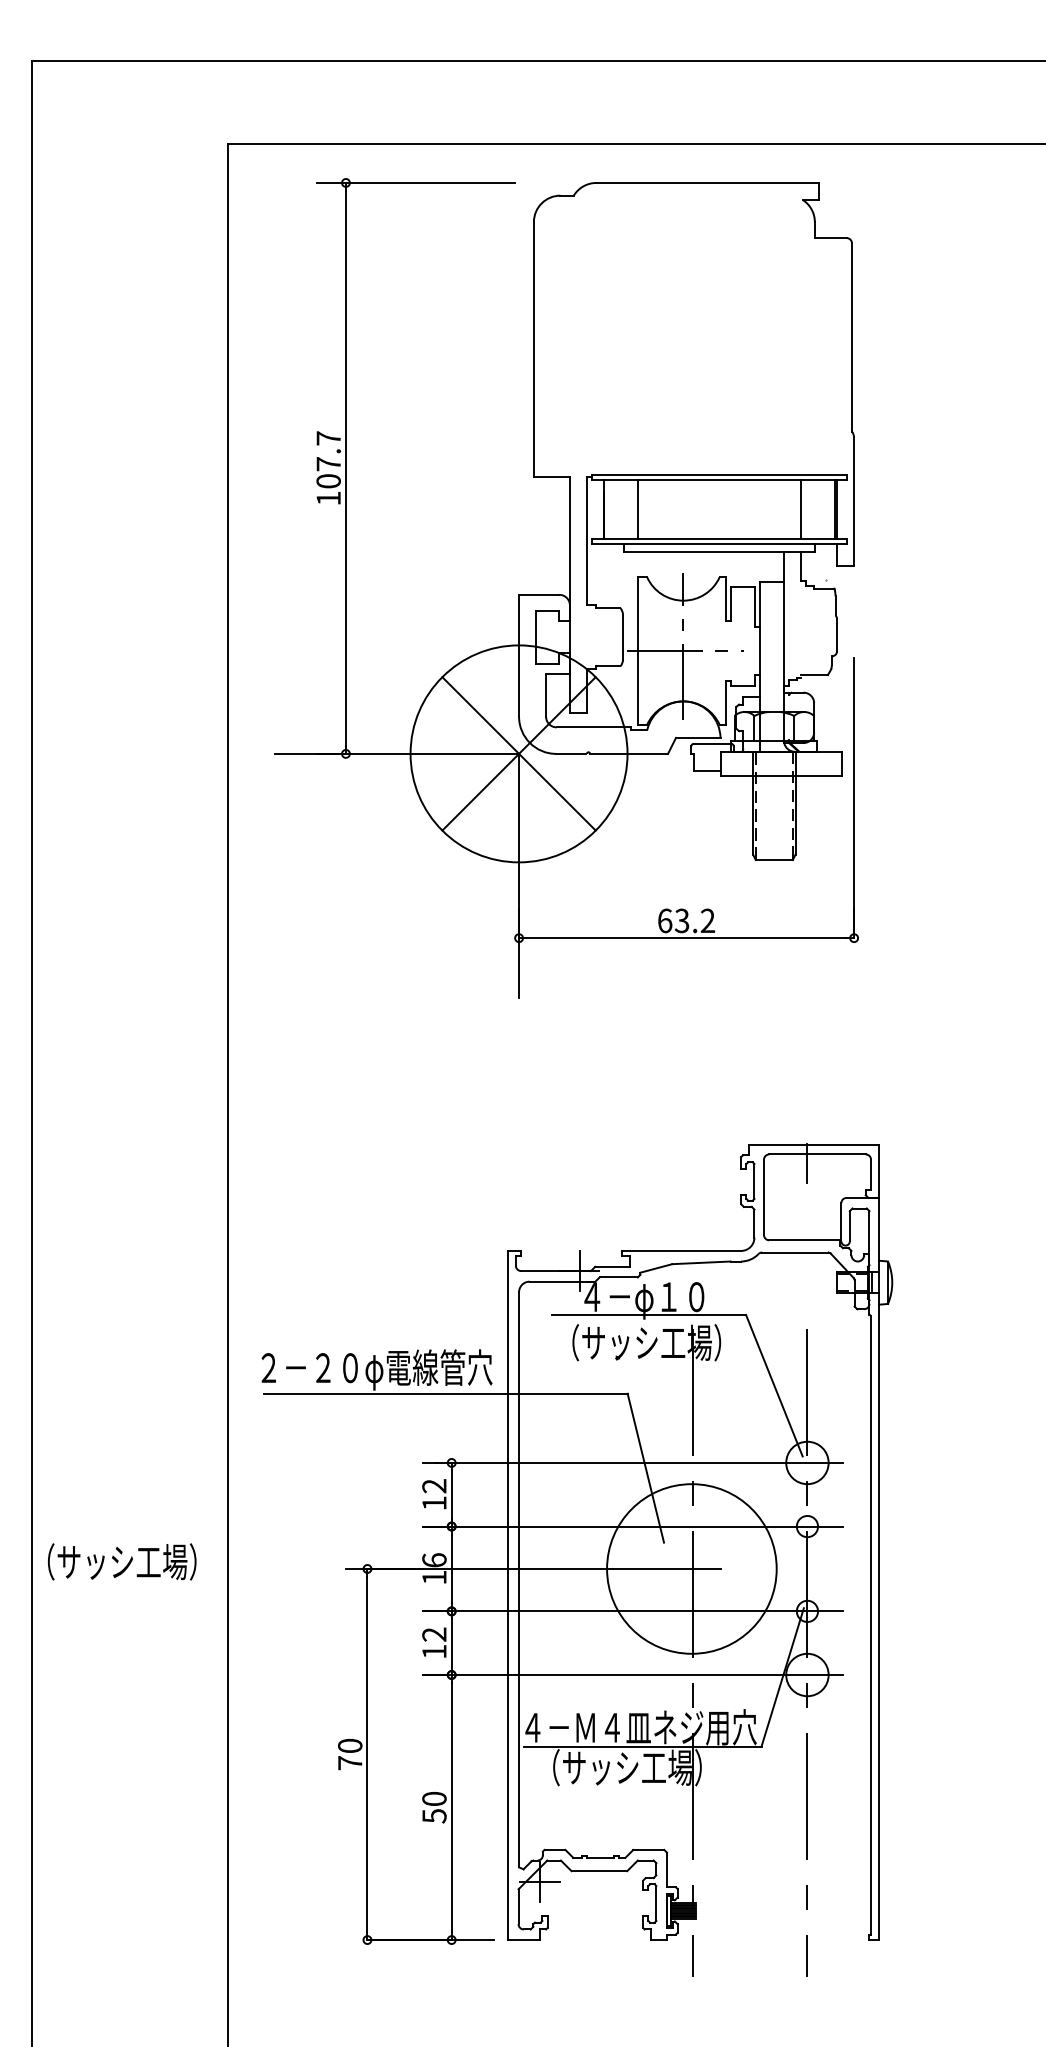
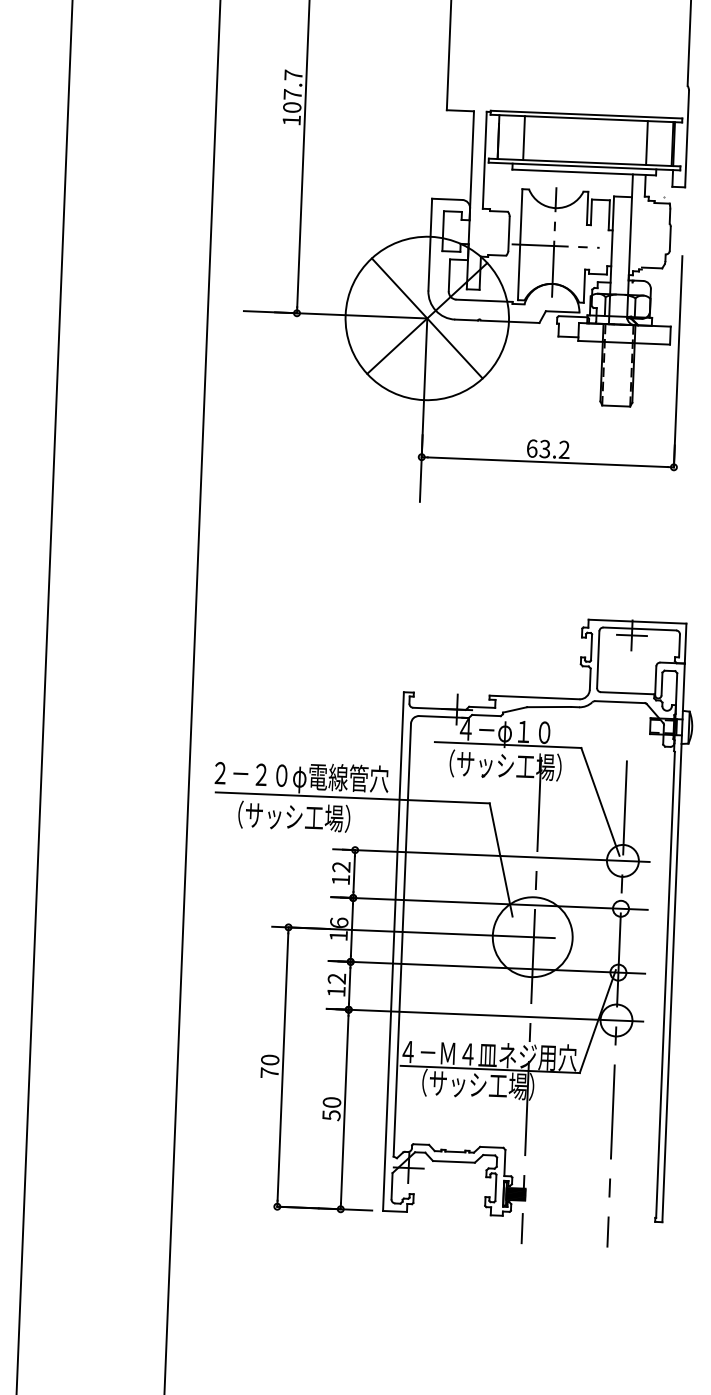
line: (807, 1163) -> (632, 635), added
text: (122, 1561) -> (294, 816), moved
circle: (691, 1568) -> (532, 936), size x0.62

